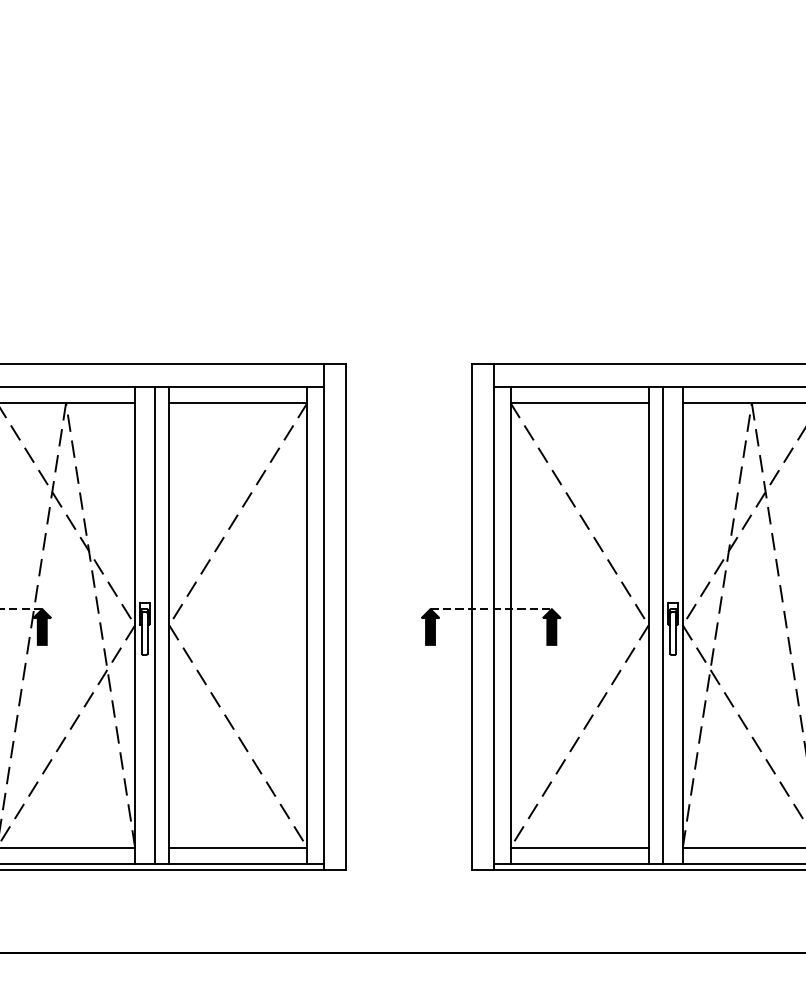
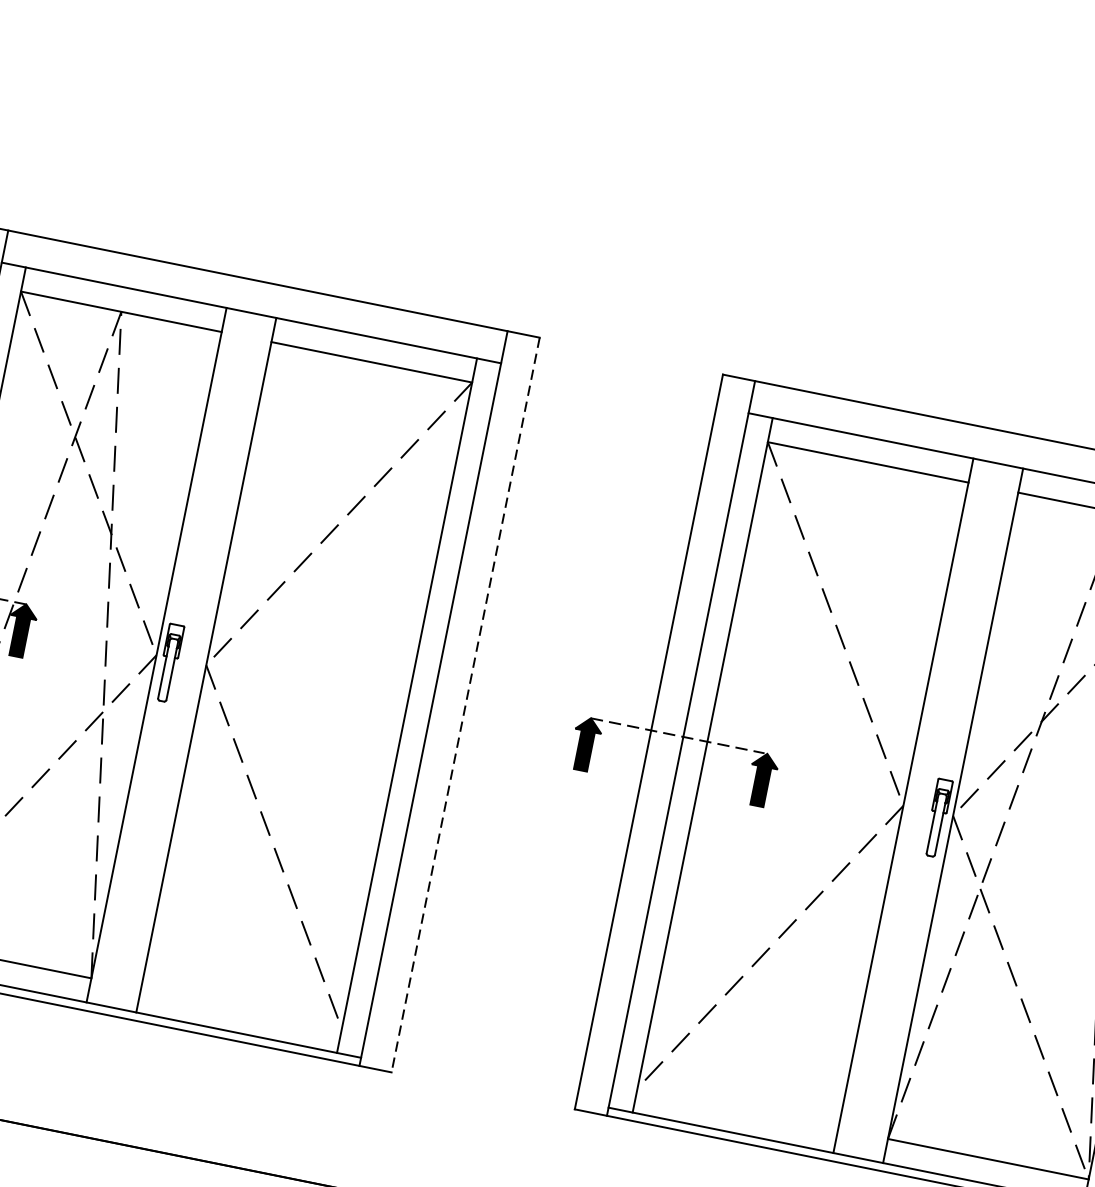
line: (345, 617) -> (464, 705), solid -> dashed
line: (154, 625) -> (184, 661), removed
line: (662, 625) -> (923, 810), removed
line: (238, 847) -> (241, 1008), removed
line: (579, 847) -> (737, 1108), removed

